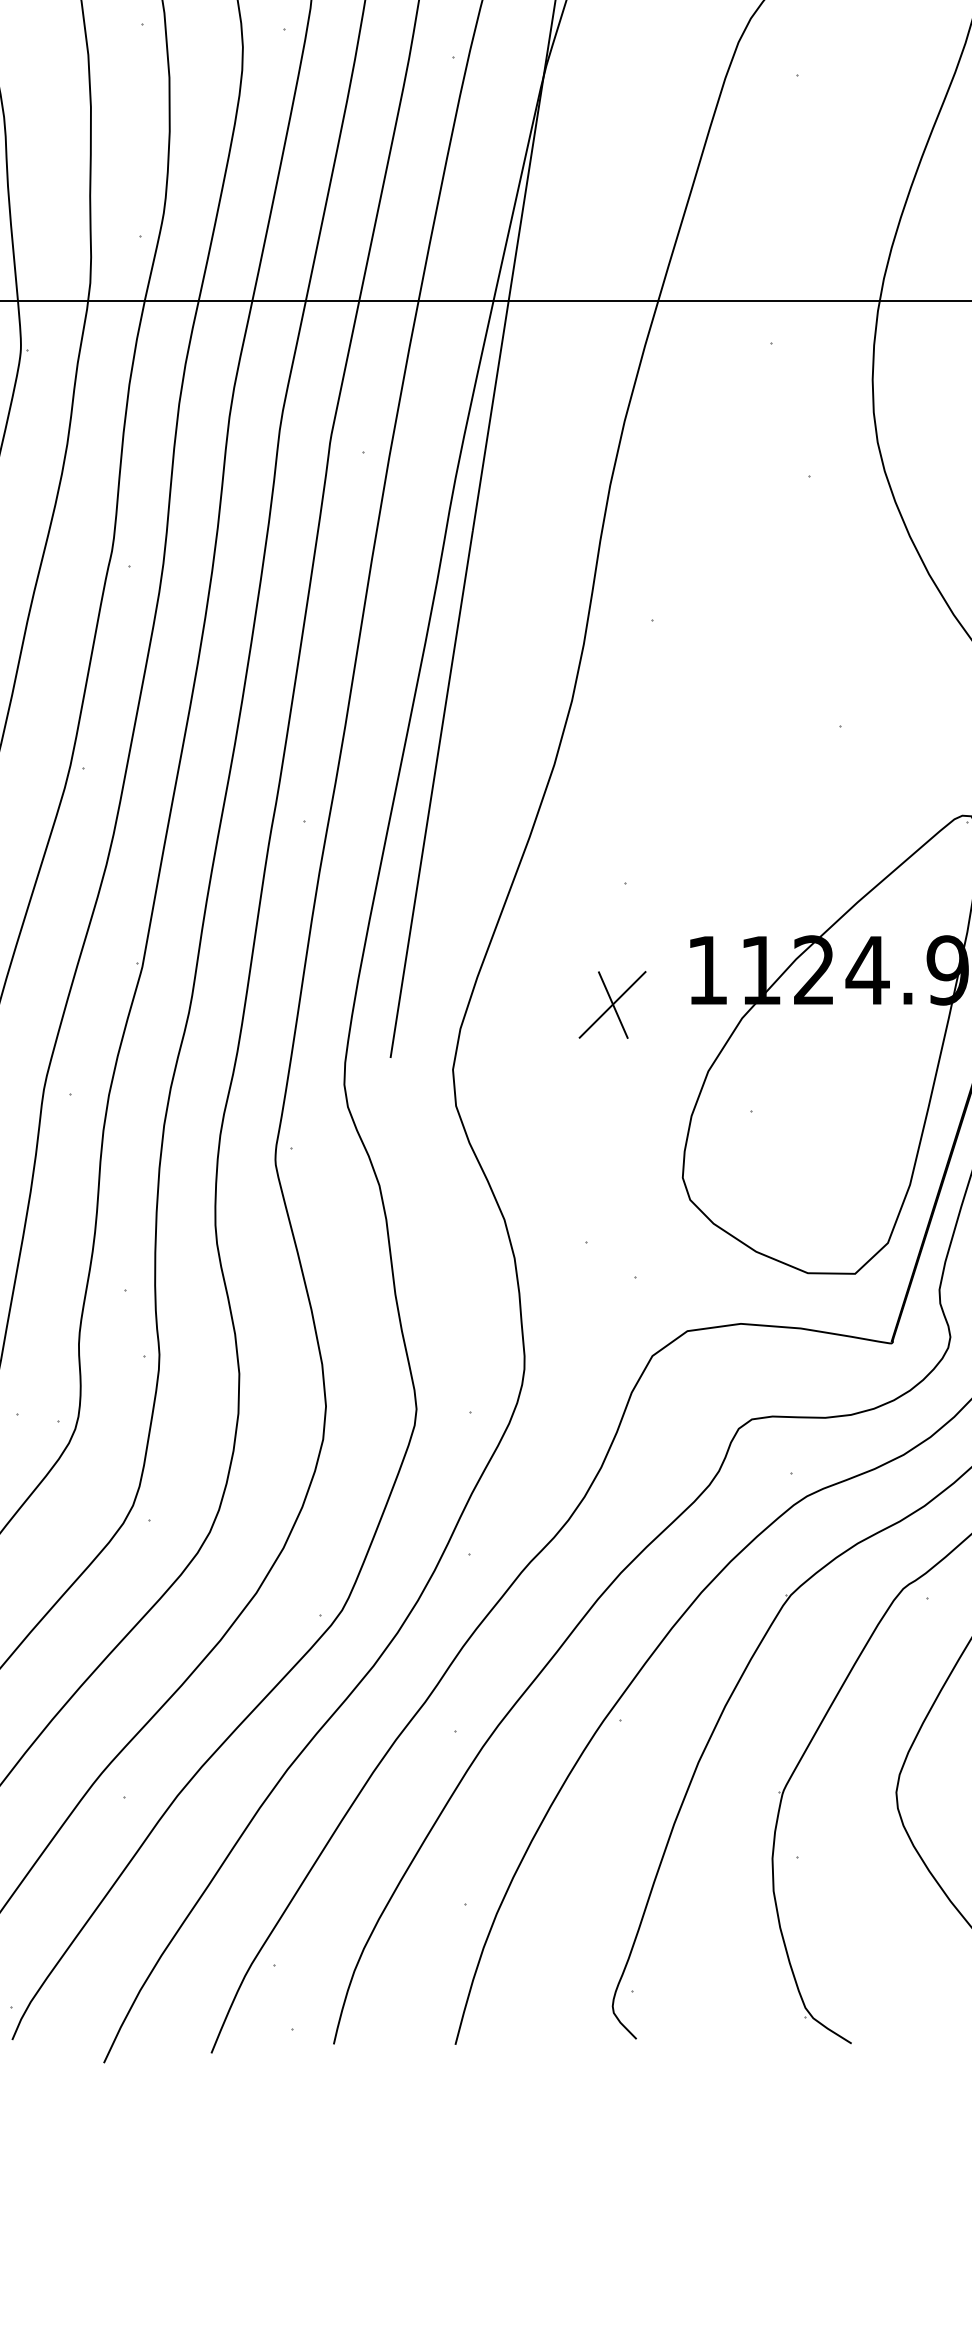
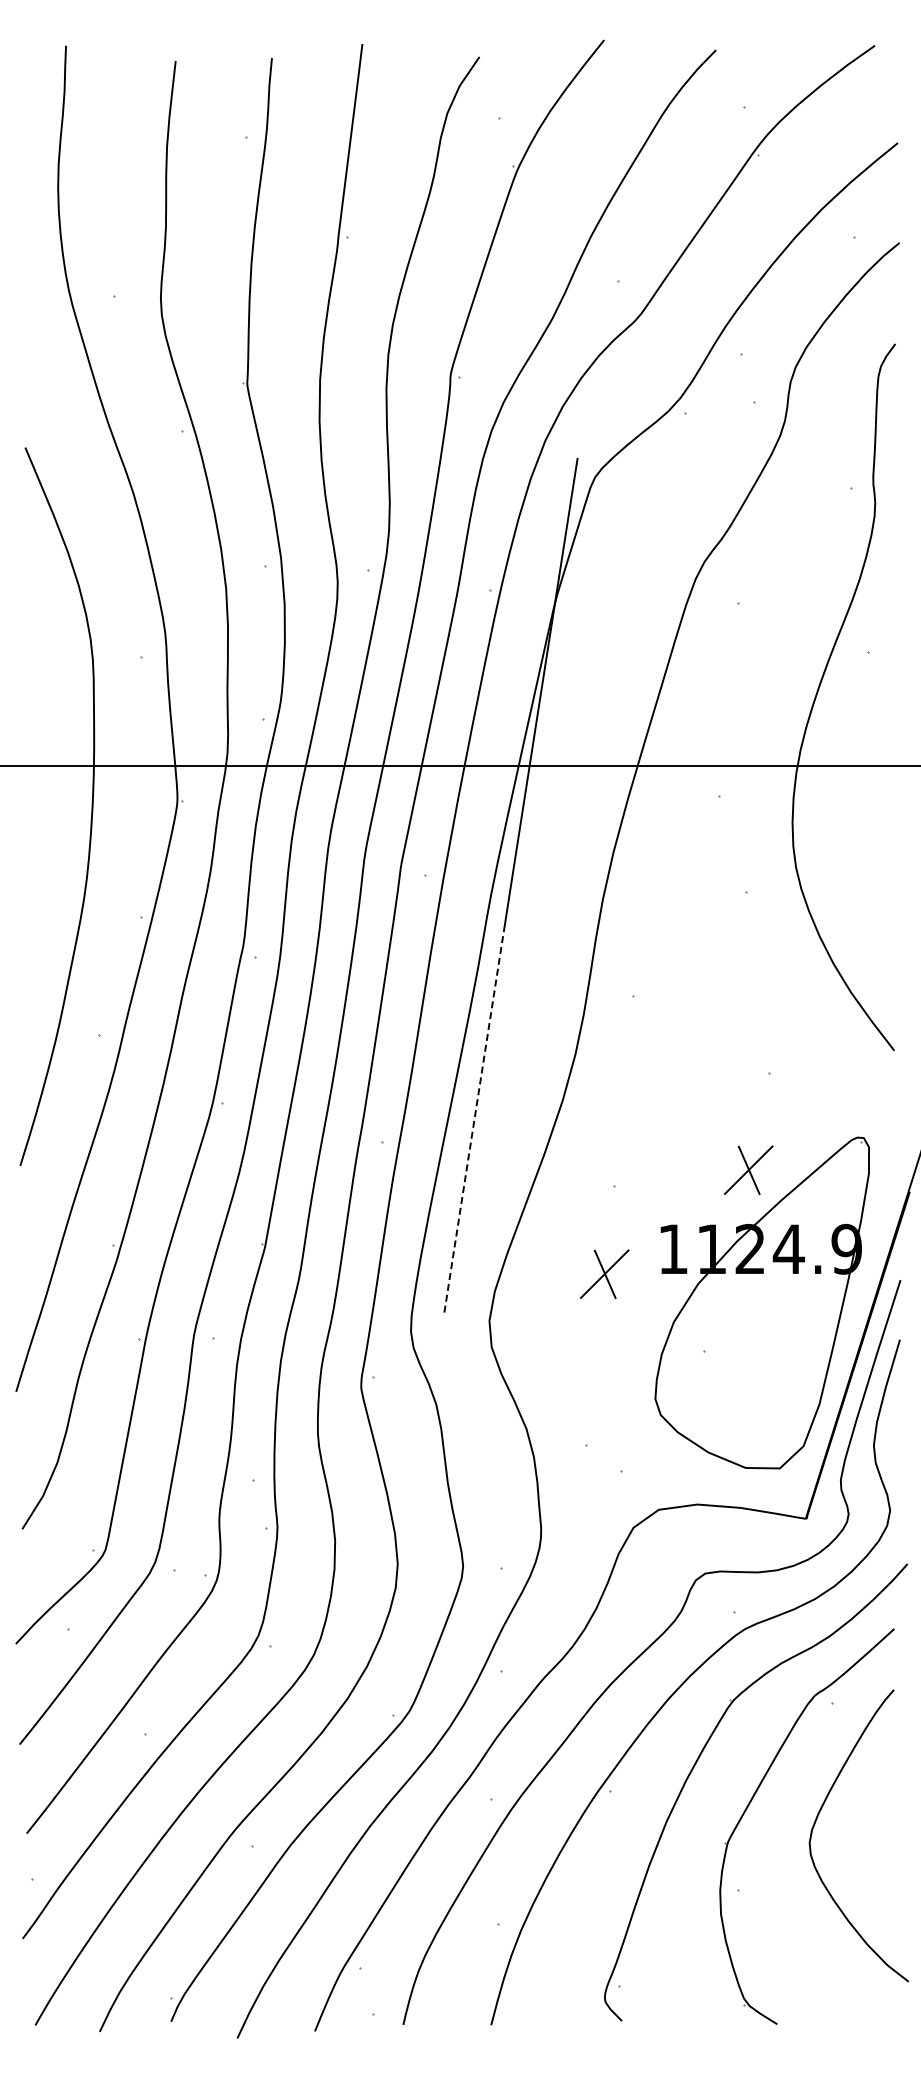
line: (432, 794) -> (474, 1122), solid -> dashed
part: (811, 861) -> (748, 1170), added

